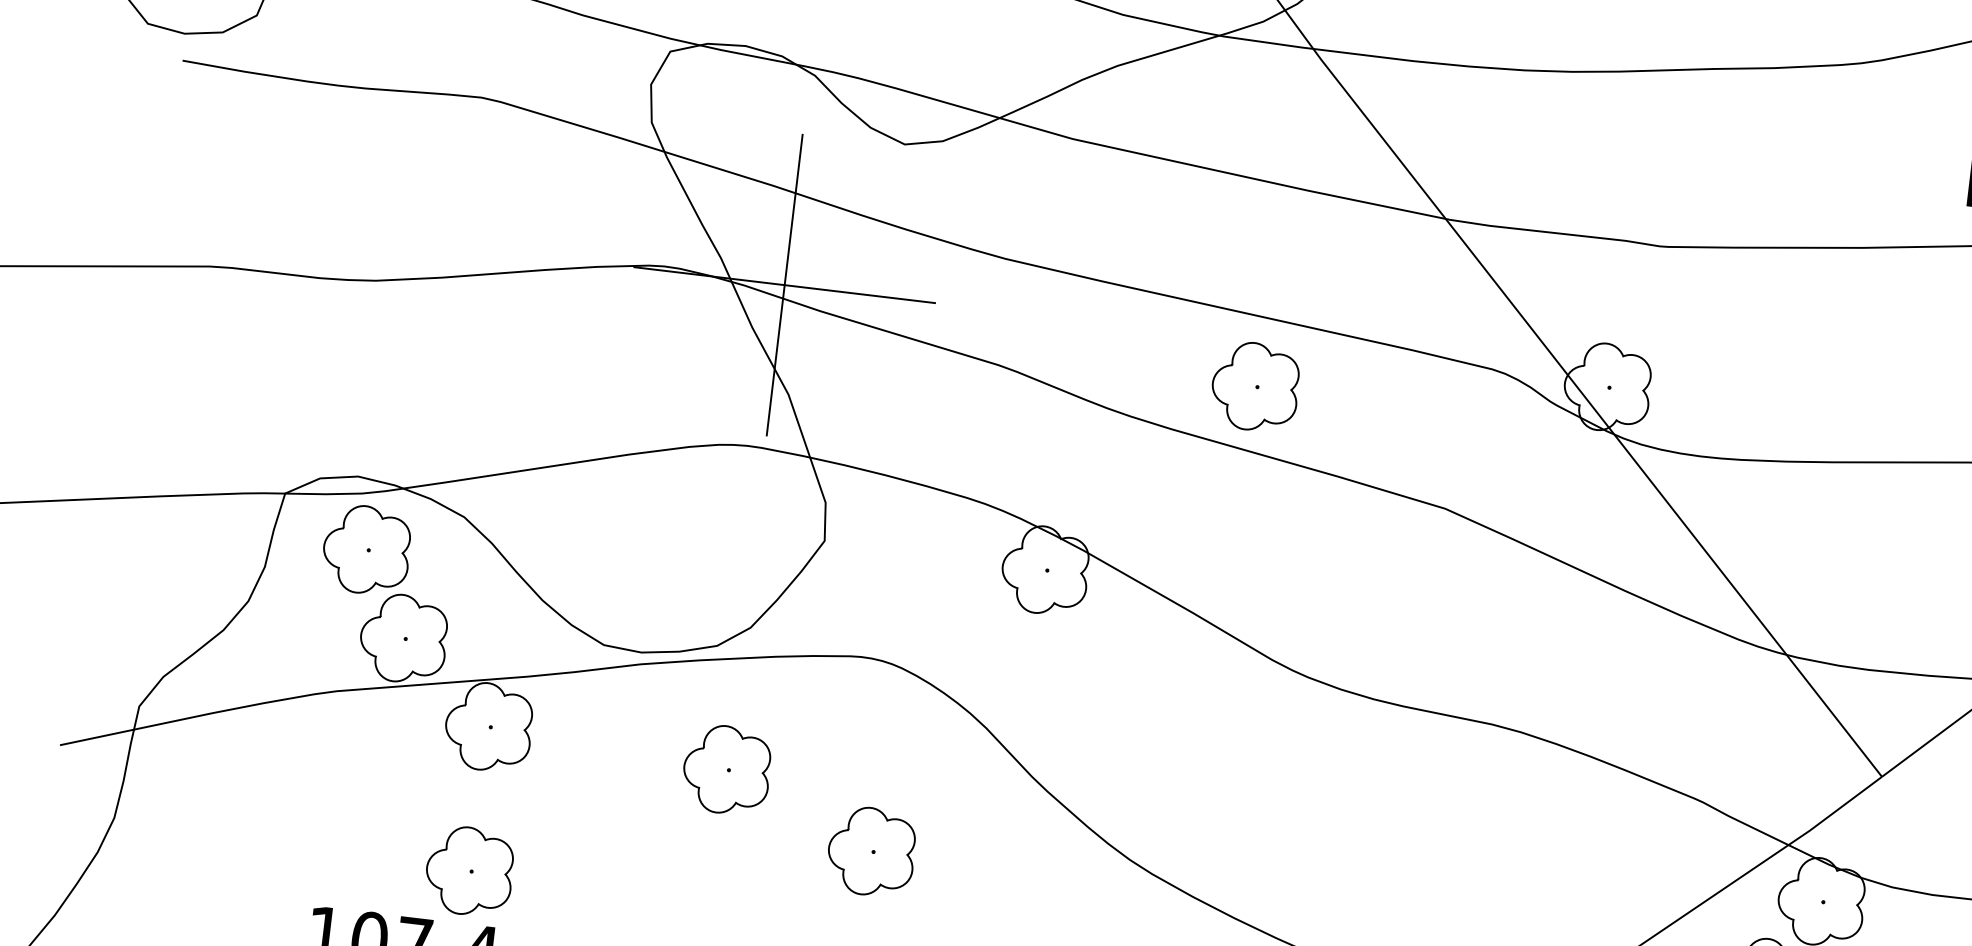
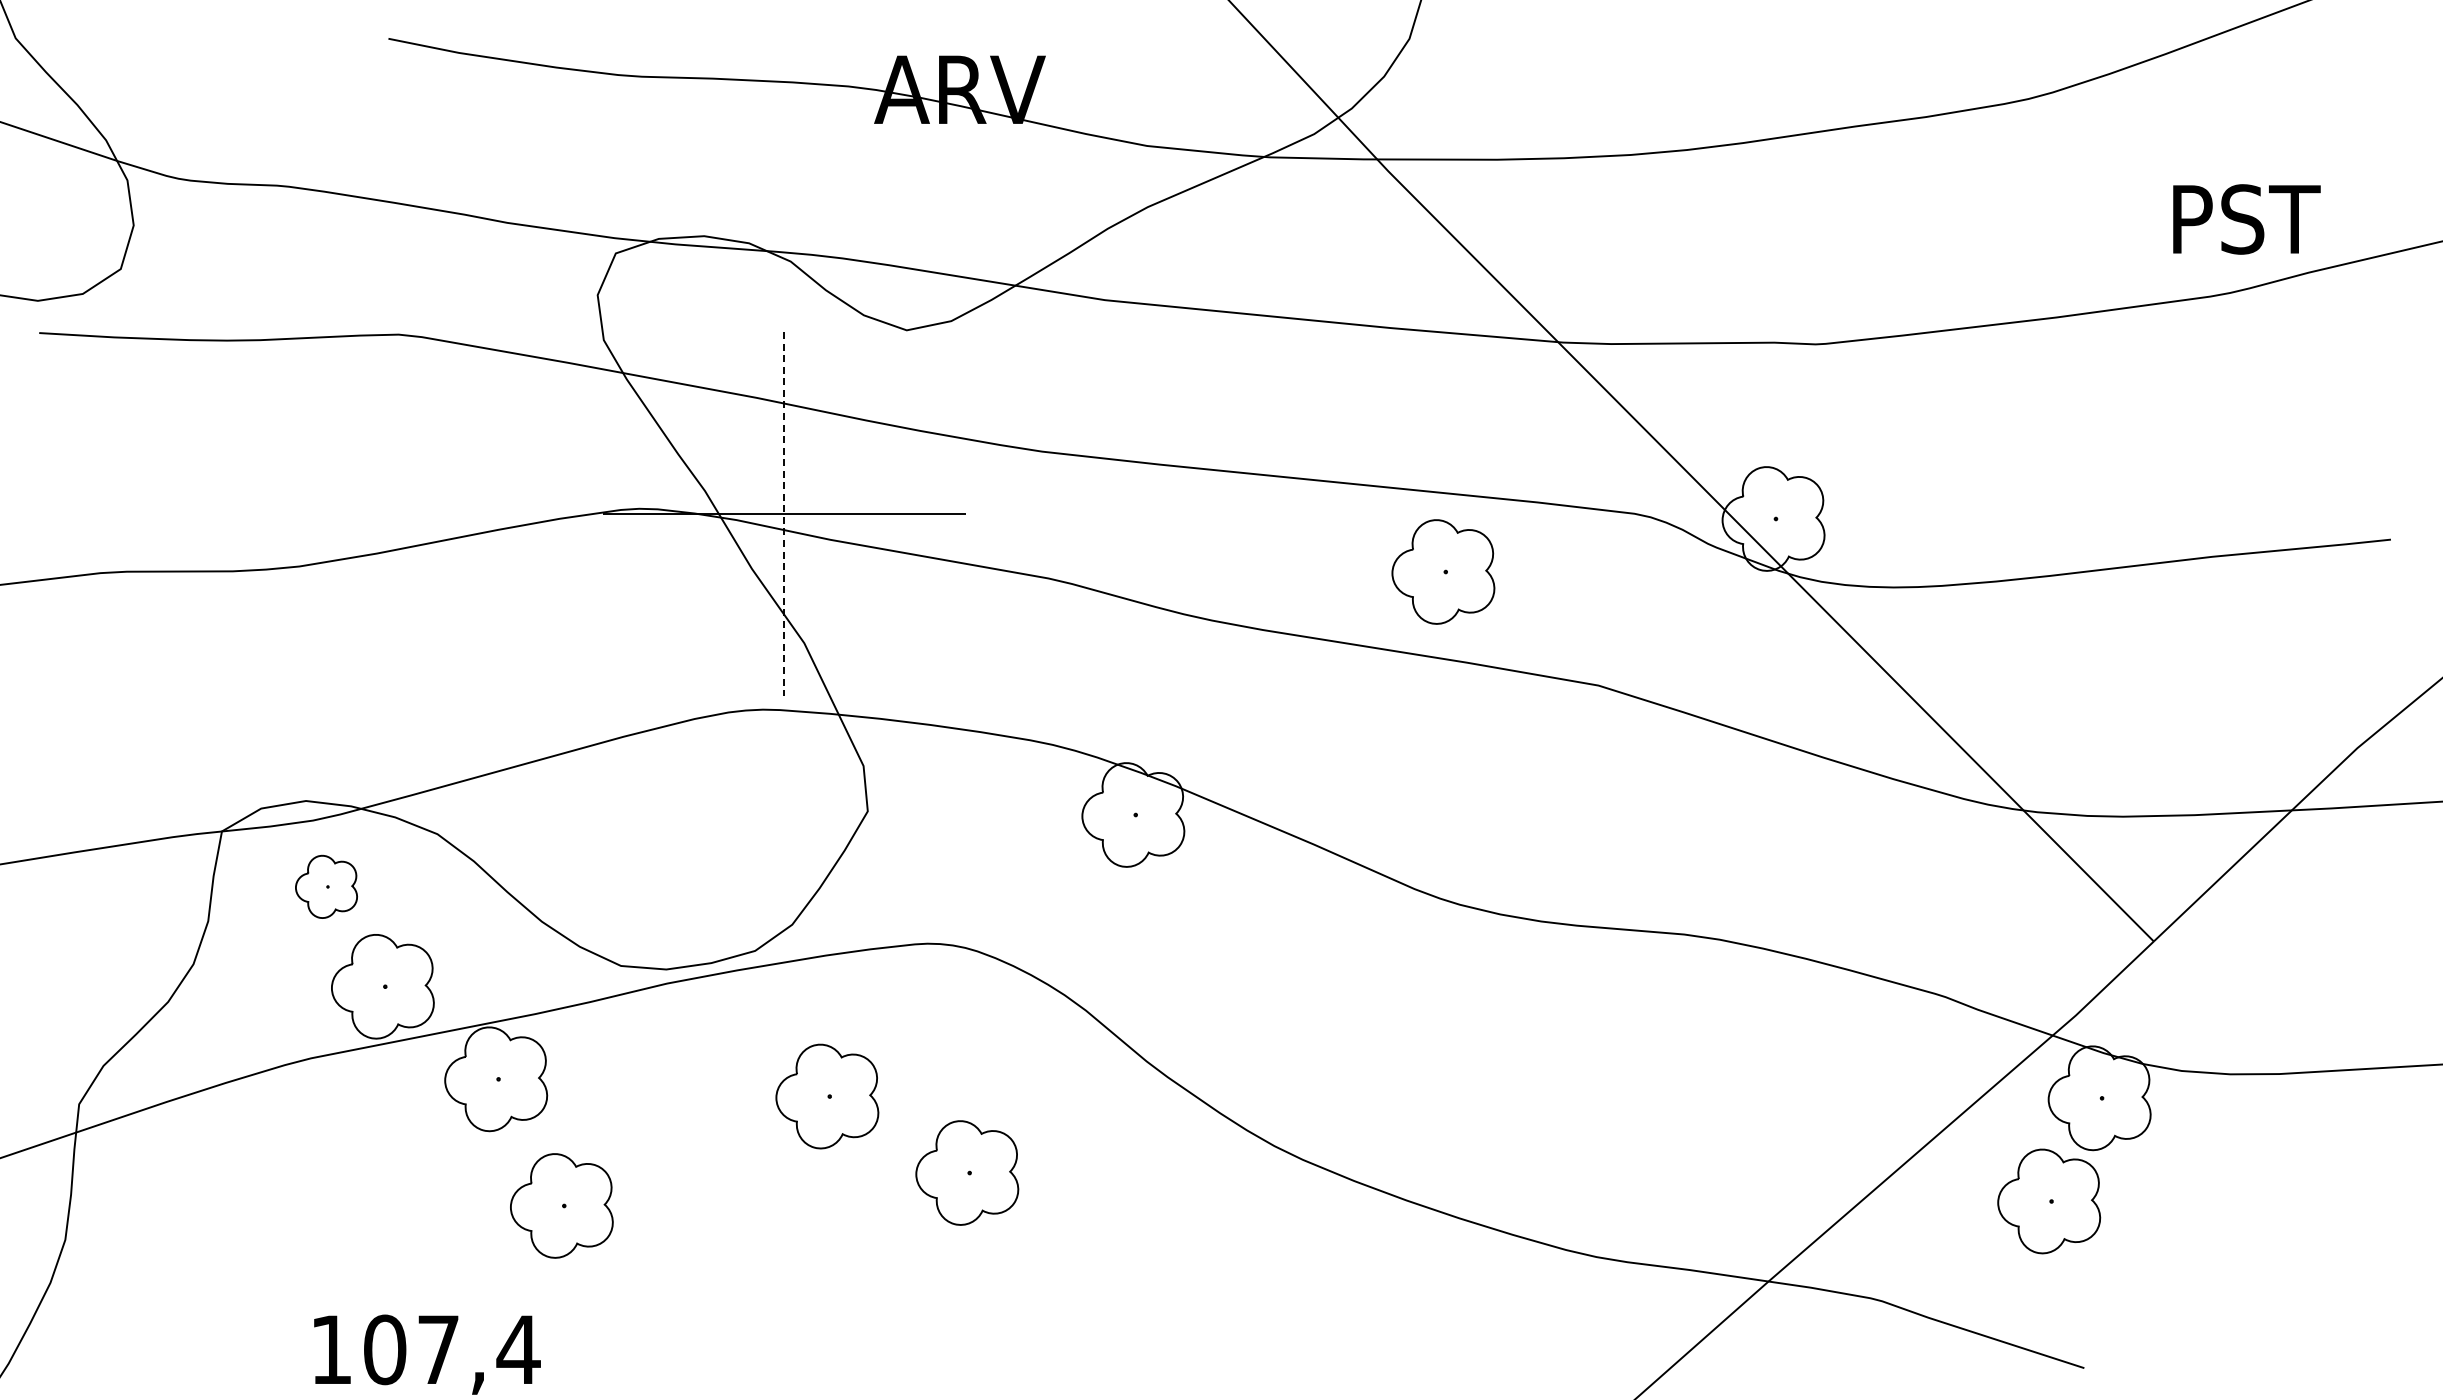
line: (784, 284) -> (784, 513), solid -> dashed
part: (1255, 386) -> (1443, 571), moved
part: (366, 549) -> (326, 886), size x0.6
part: (727, 769) -> (827, 1096), moved
part: (469, 870) -> (561, 1205), moved

